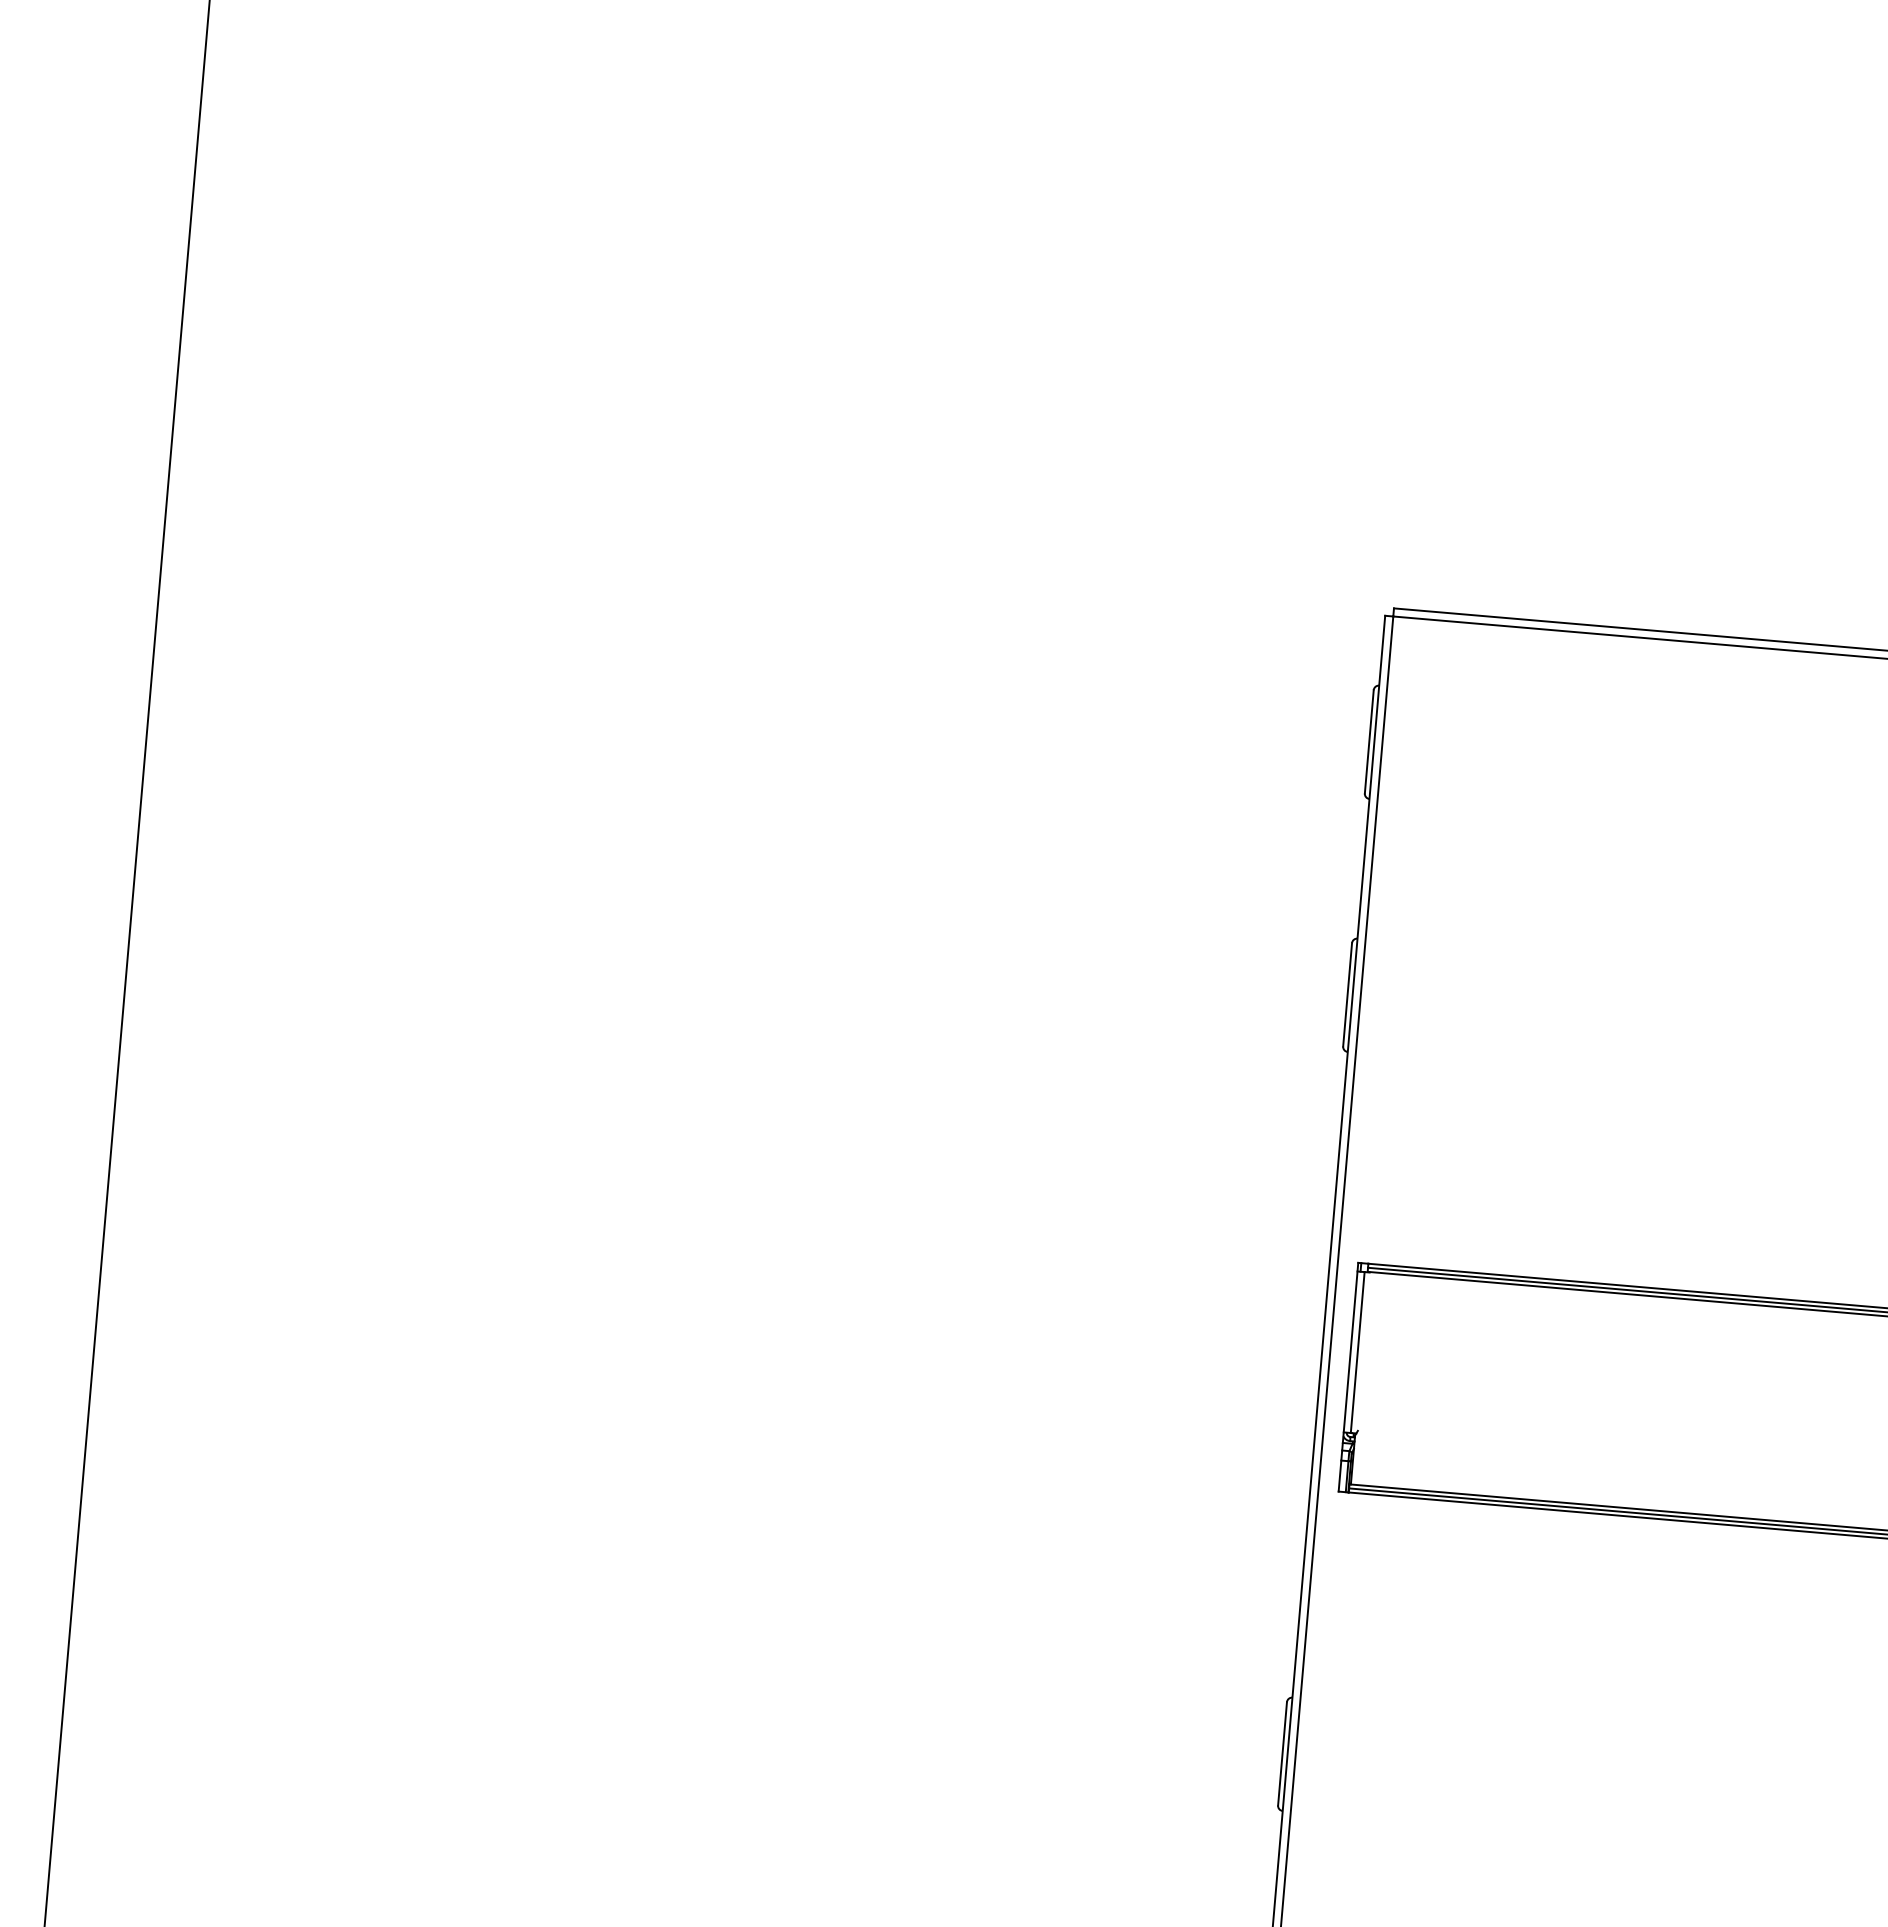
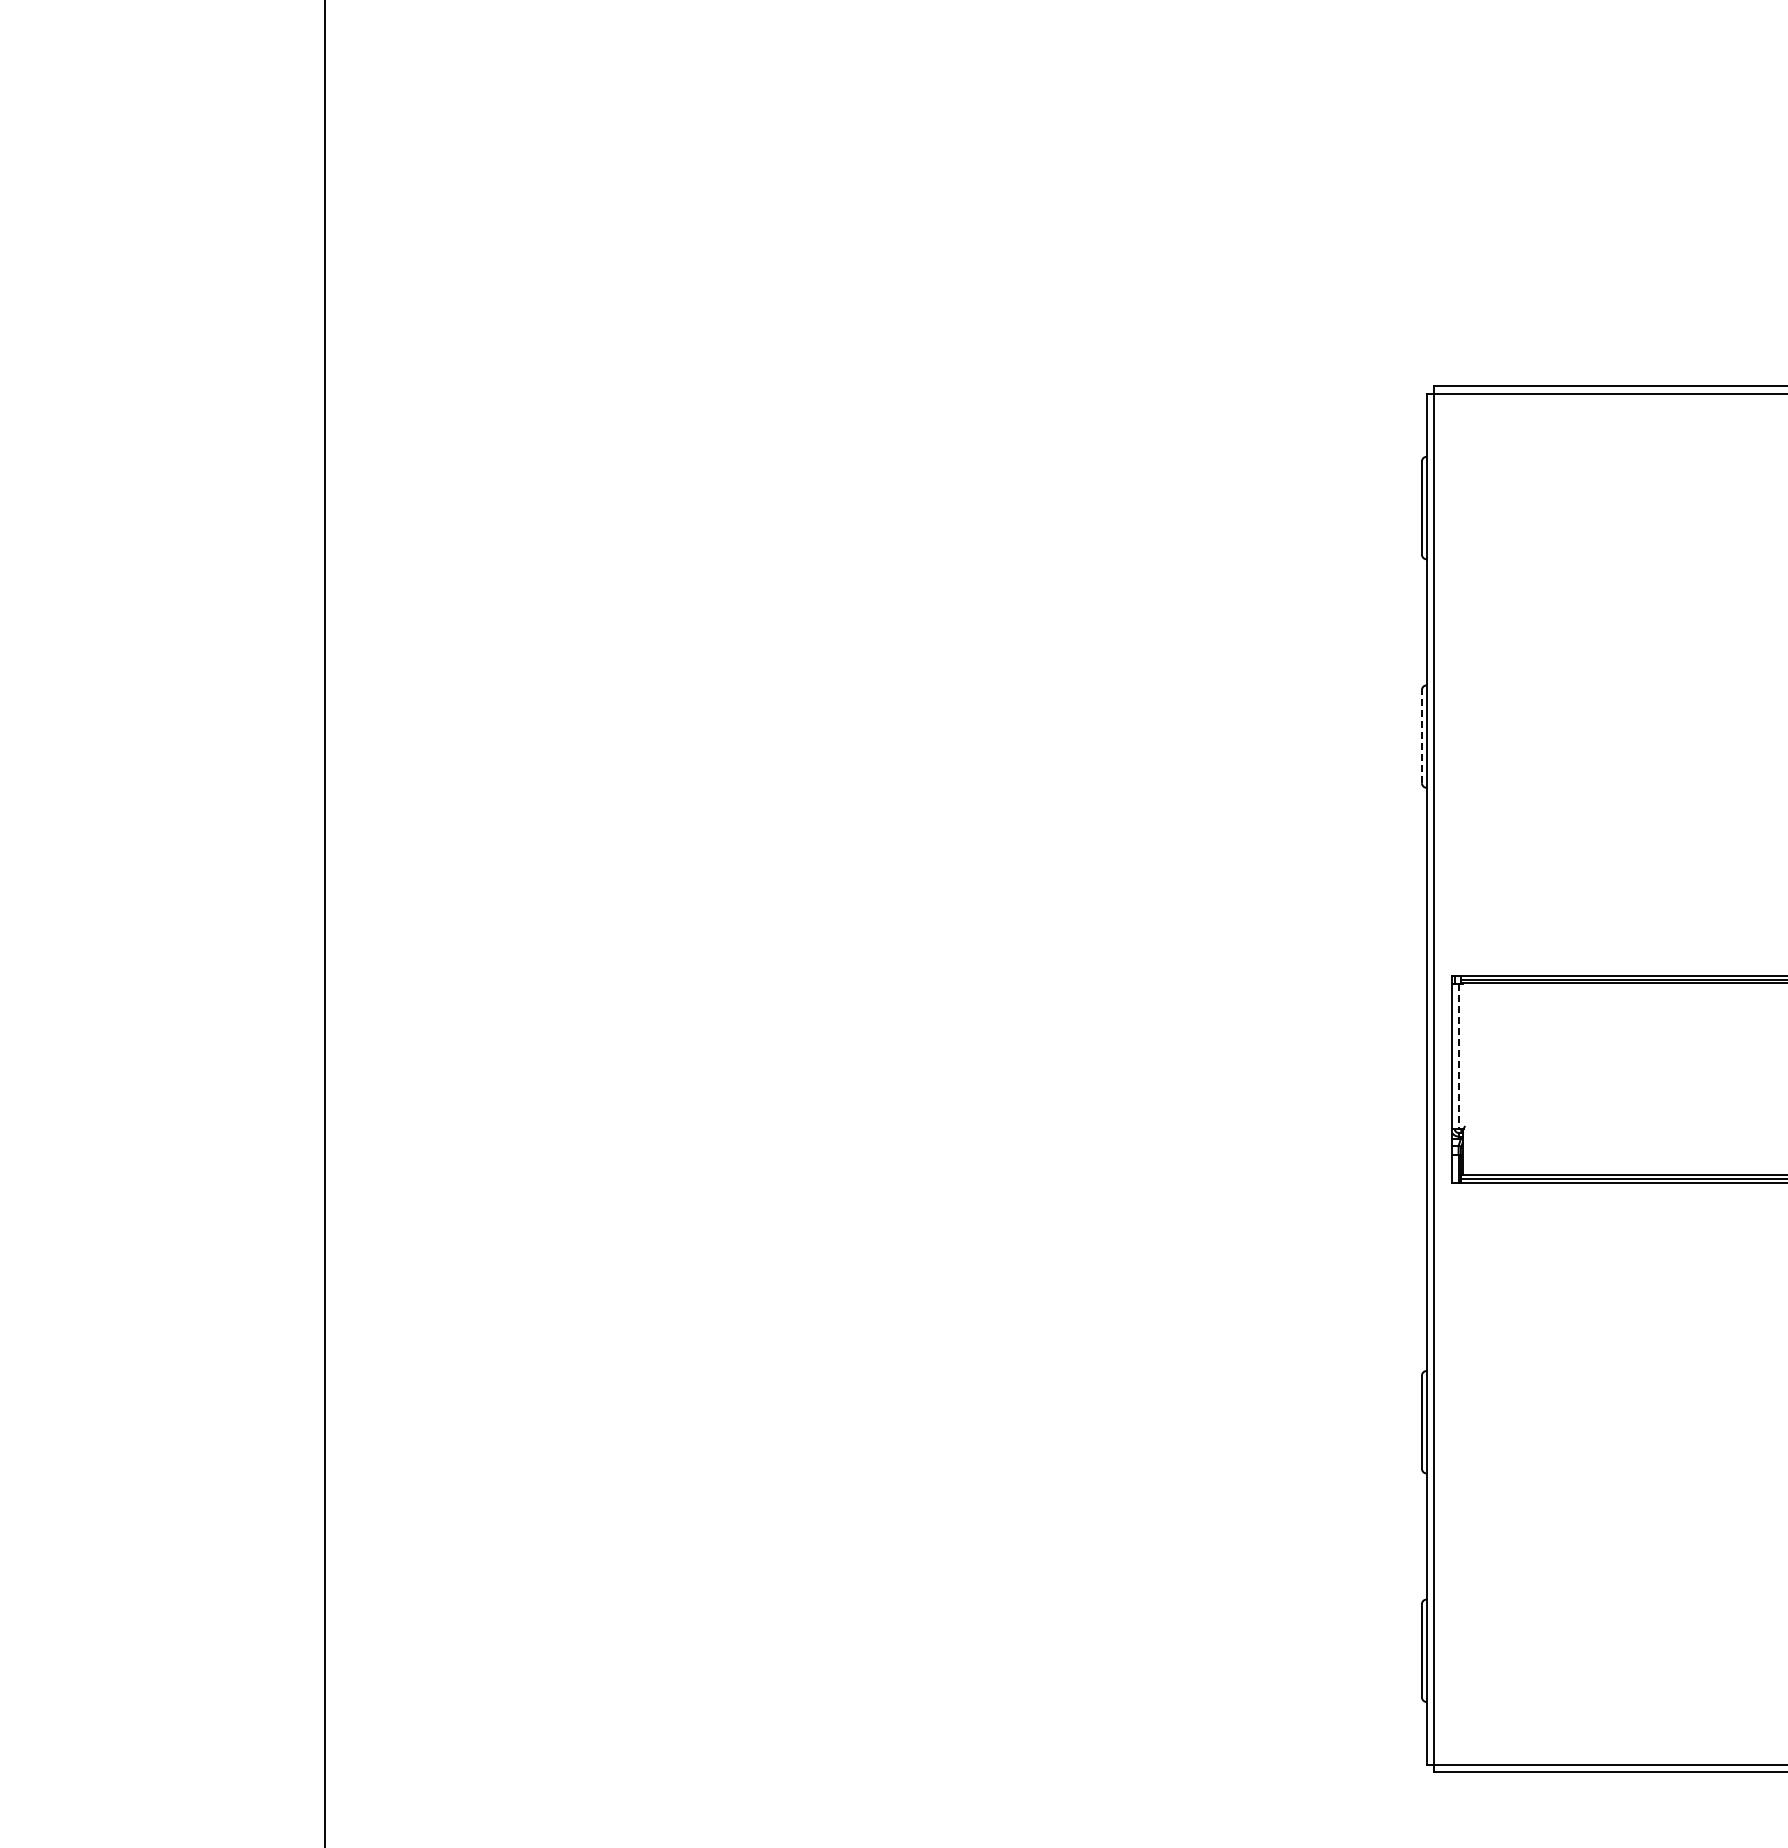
line: (1347, 994) -> (1421, 736), solid -> dashed
line: (1357, 1352) -> (1458, 1056), solid -> dashed

